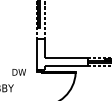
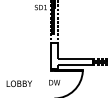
text: (19, 72) -> (54, 82), moved

